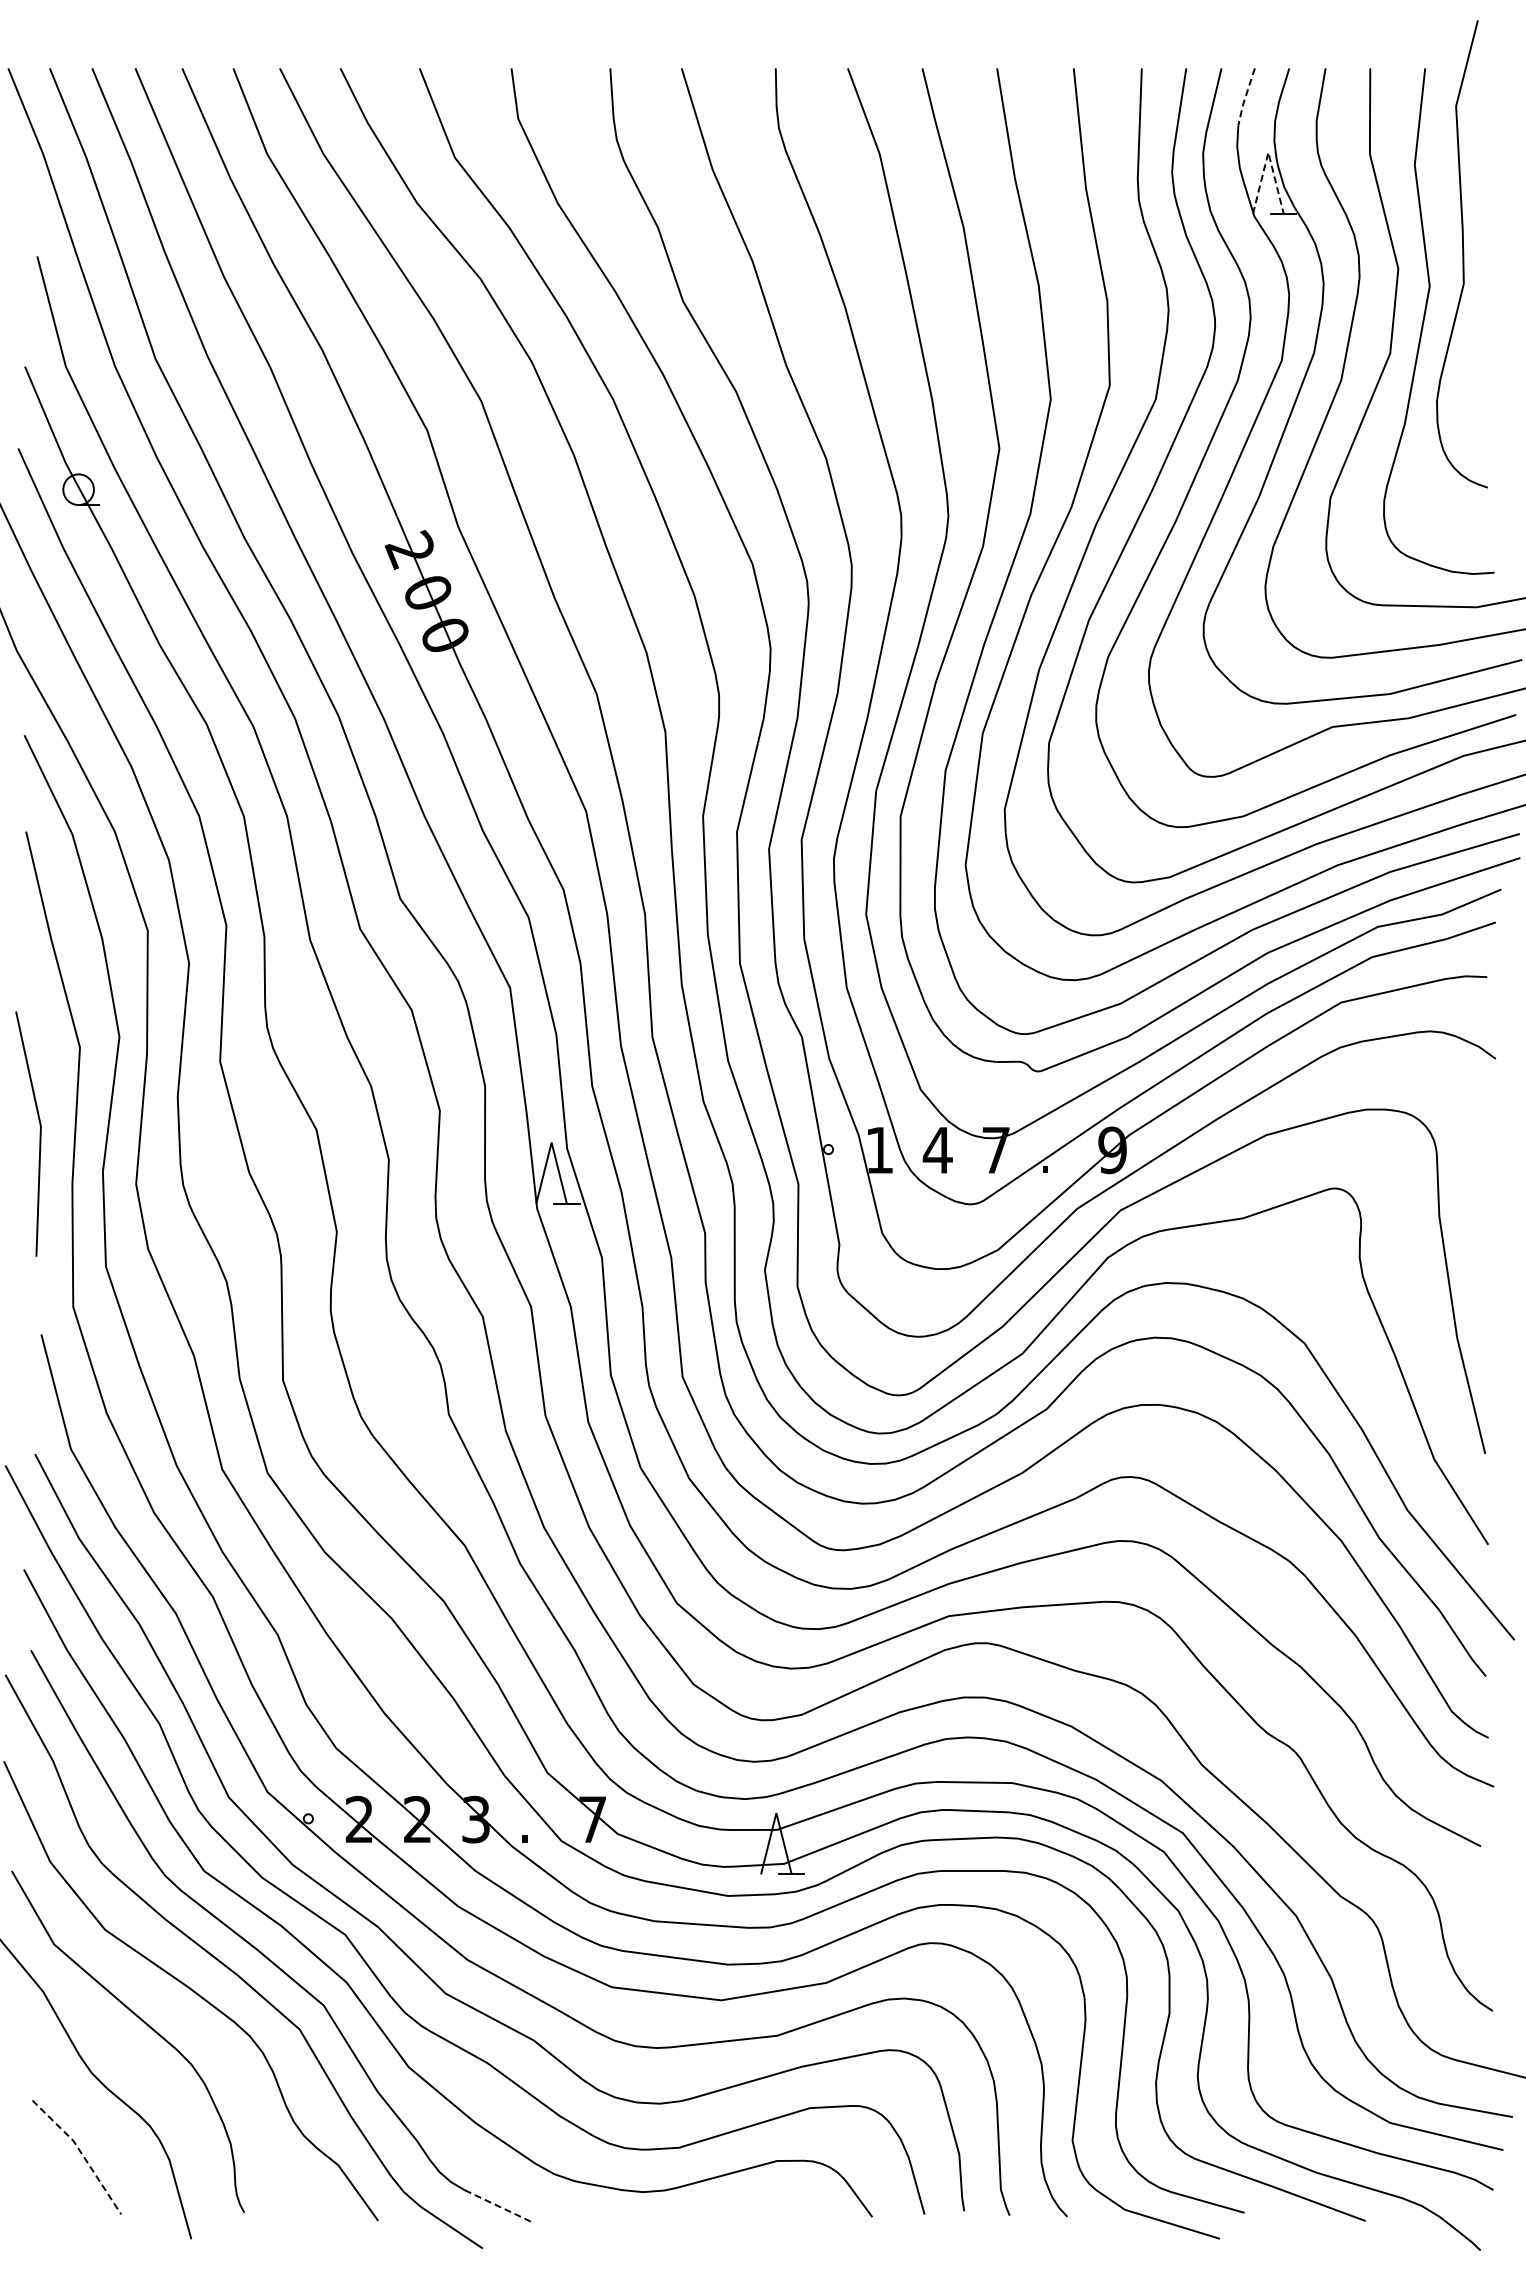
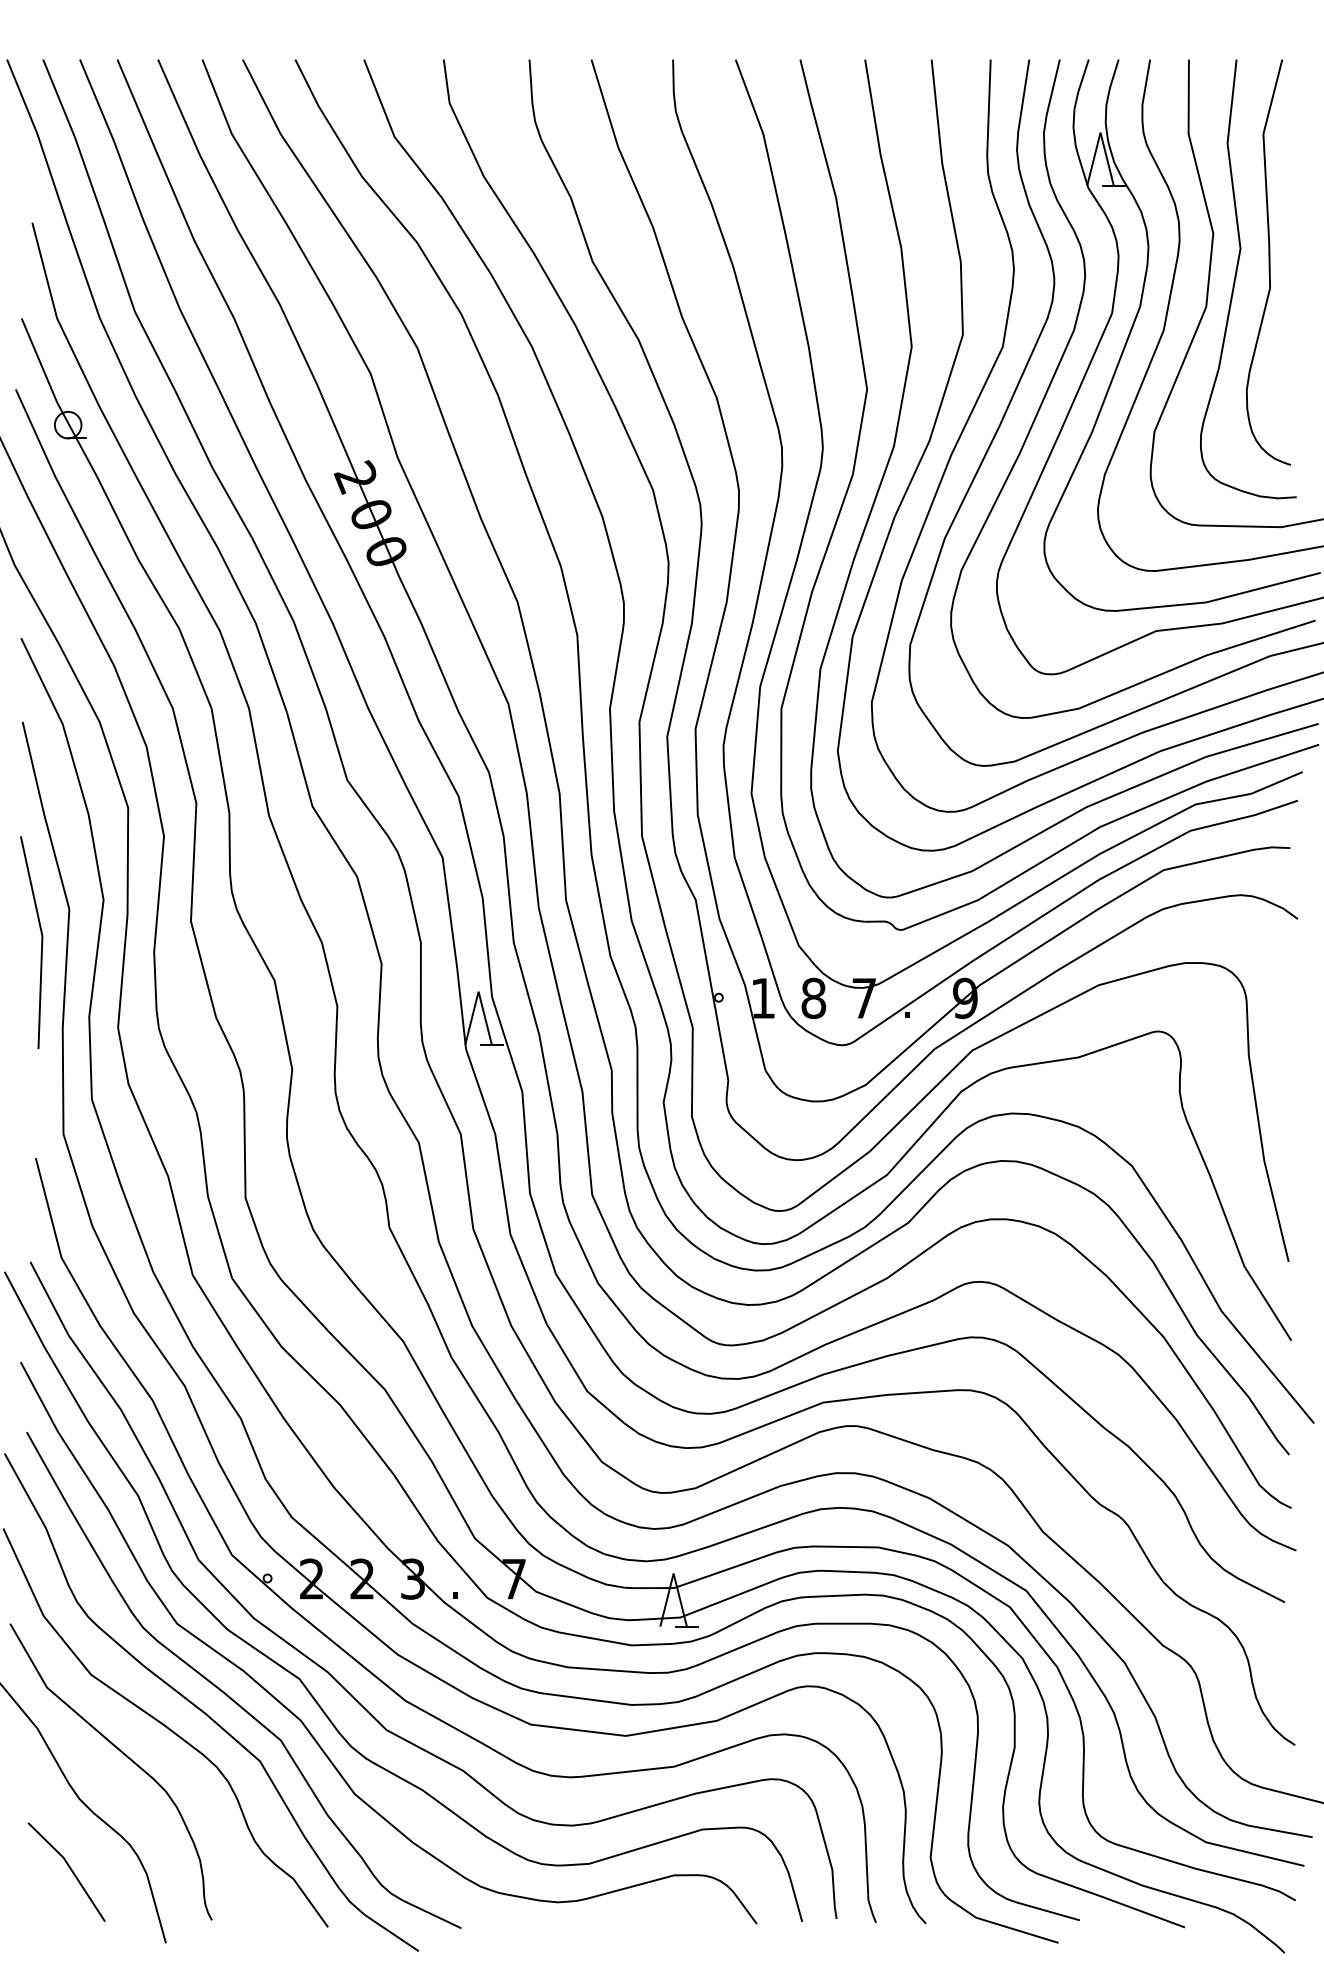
line: (1245, 97) -> (1080, 84), dashed -> solid
line: (1268, 152) -> (1100, 132), dashed -> solid
part: (1461, 254) -> (1268, 262), moved
line: (39, 1133) -> (41, 942), moved
text: (937, 1150) -> (813, 998), 4 -> 8
line: (81, 2153) -> (70, 1868), dashed -> solid
line: (498, 2206) -> (432, 1914), dashed -> solid

